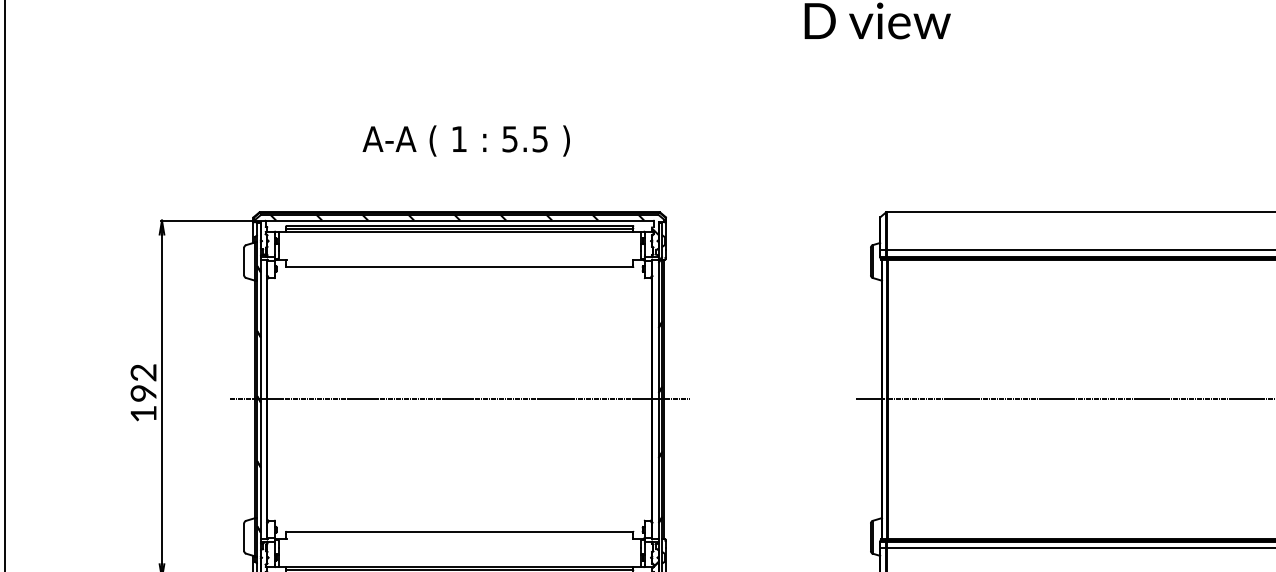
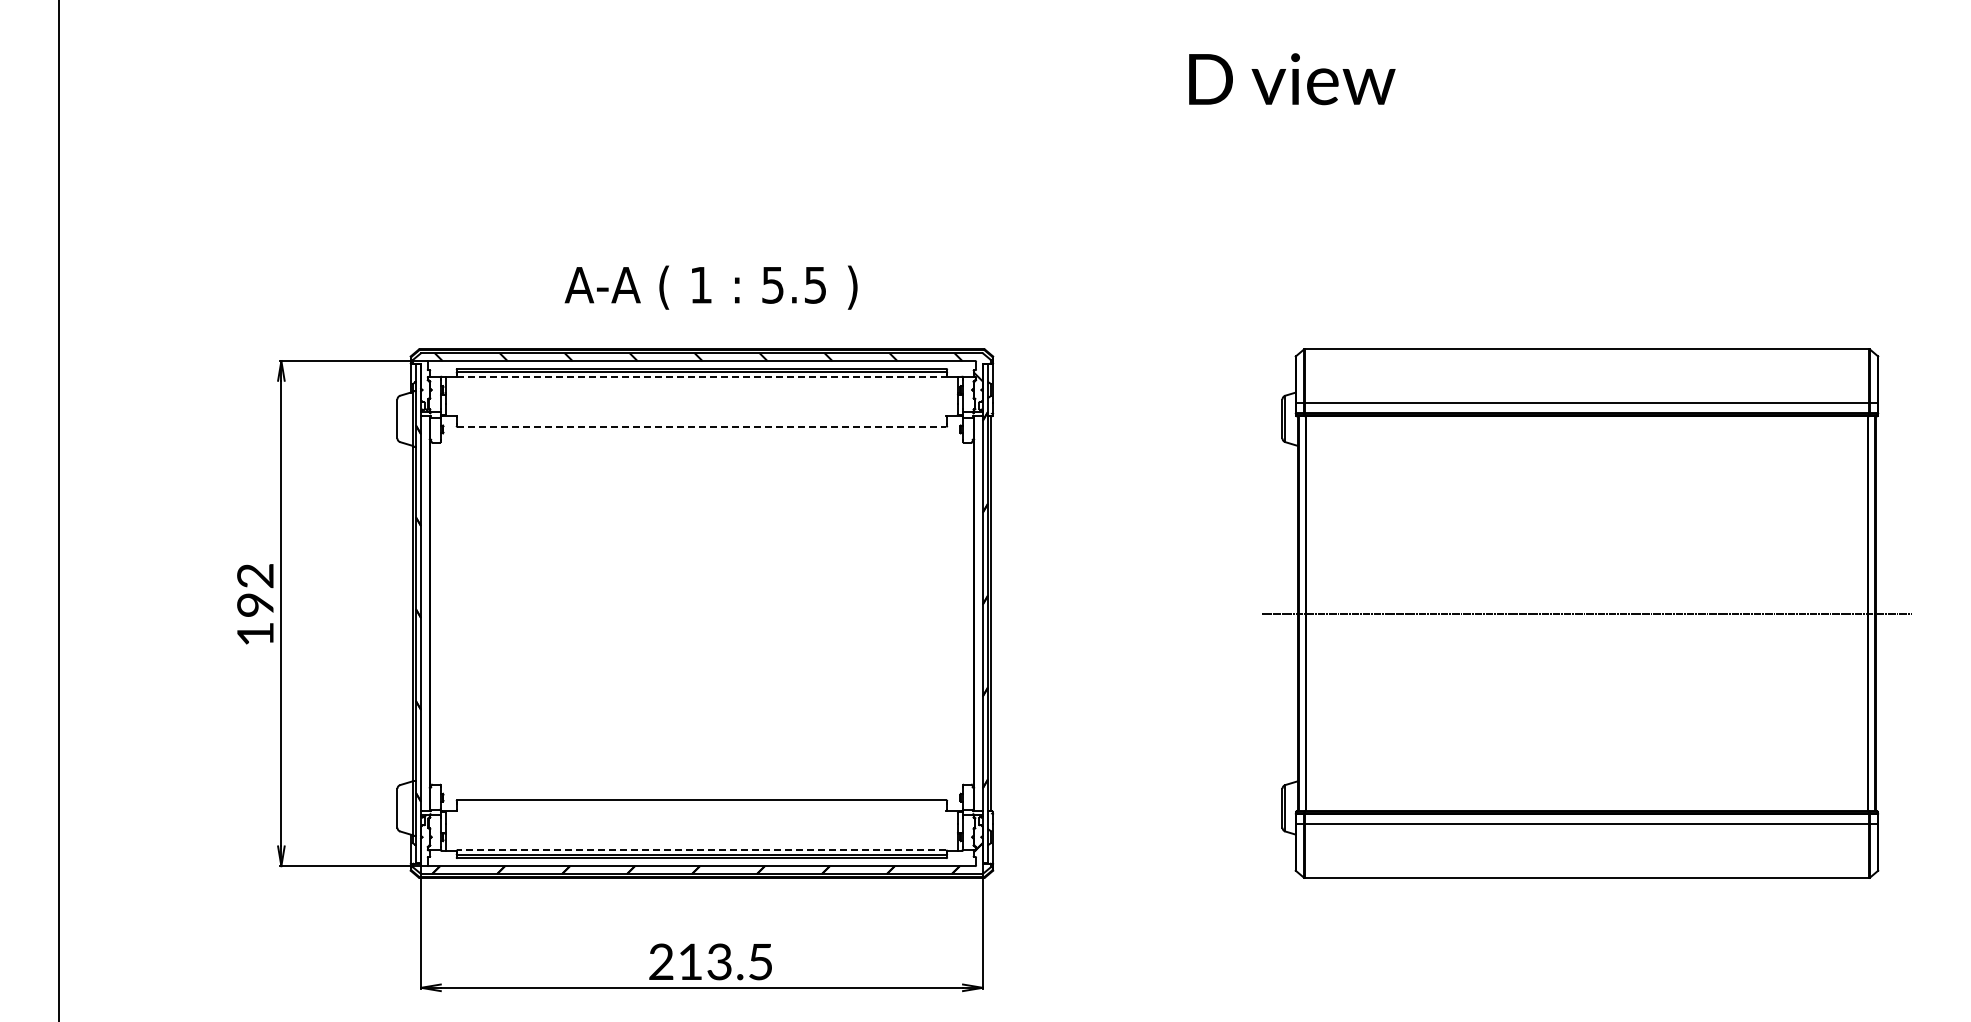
text: (465, 140) -> (710, 287), moved
line: (459, 231) -> (701, 376), solid -> dashed
line: (459, 266) -> (701, 426), solid -> dashed
line: (459, 399) -> (701, 613), removed
line: (459, 567) -> (701, 850), solid -> dashed

